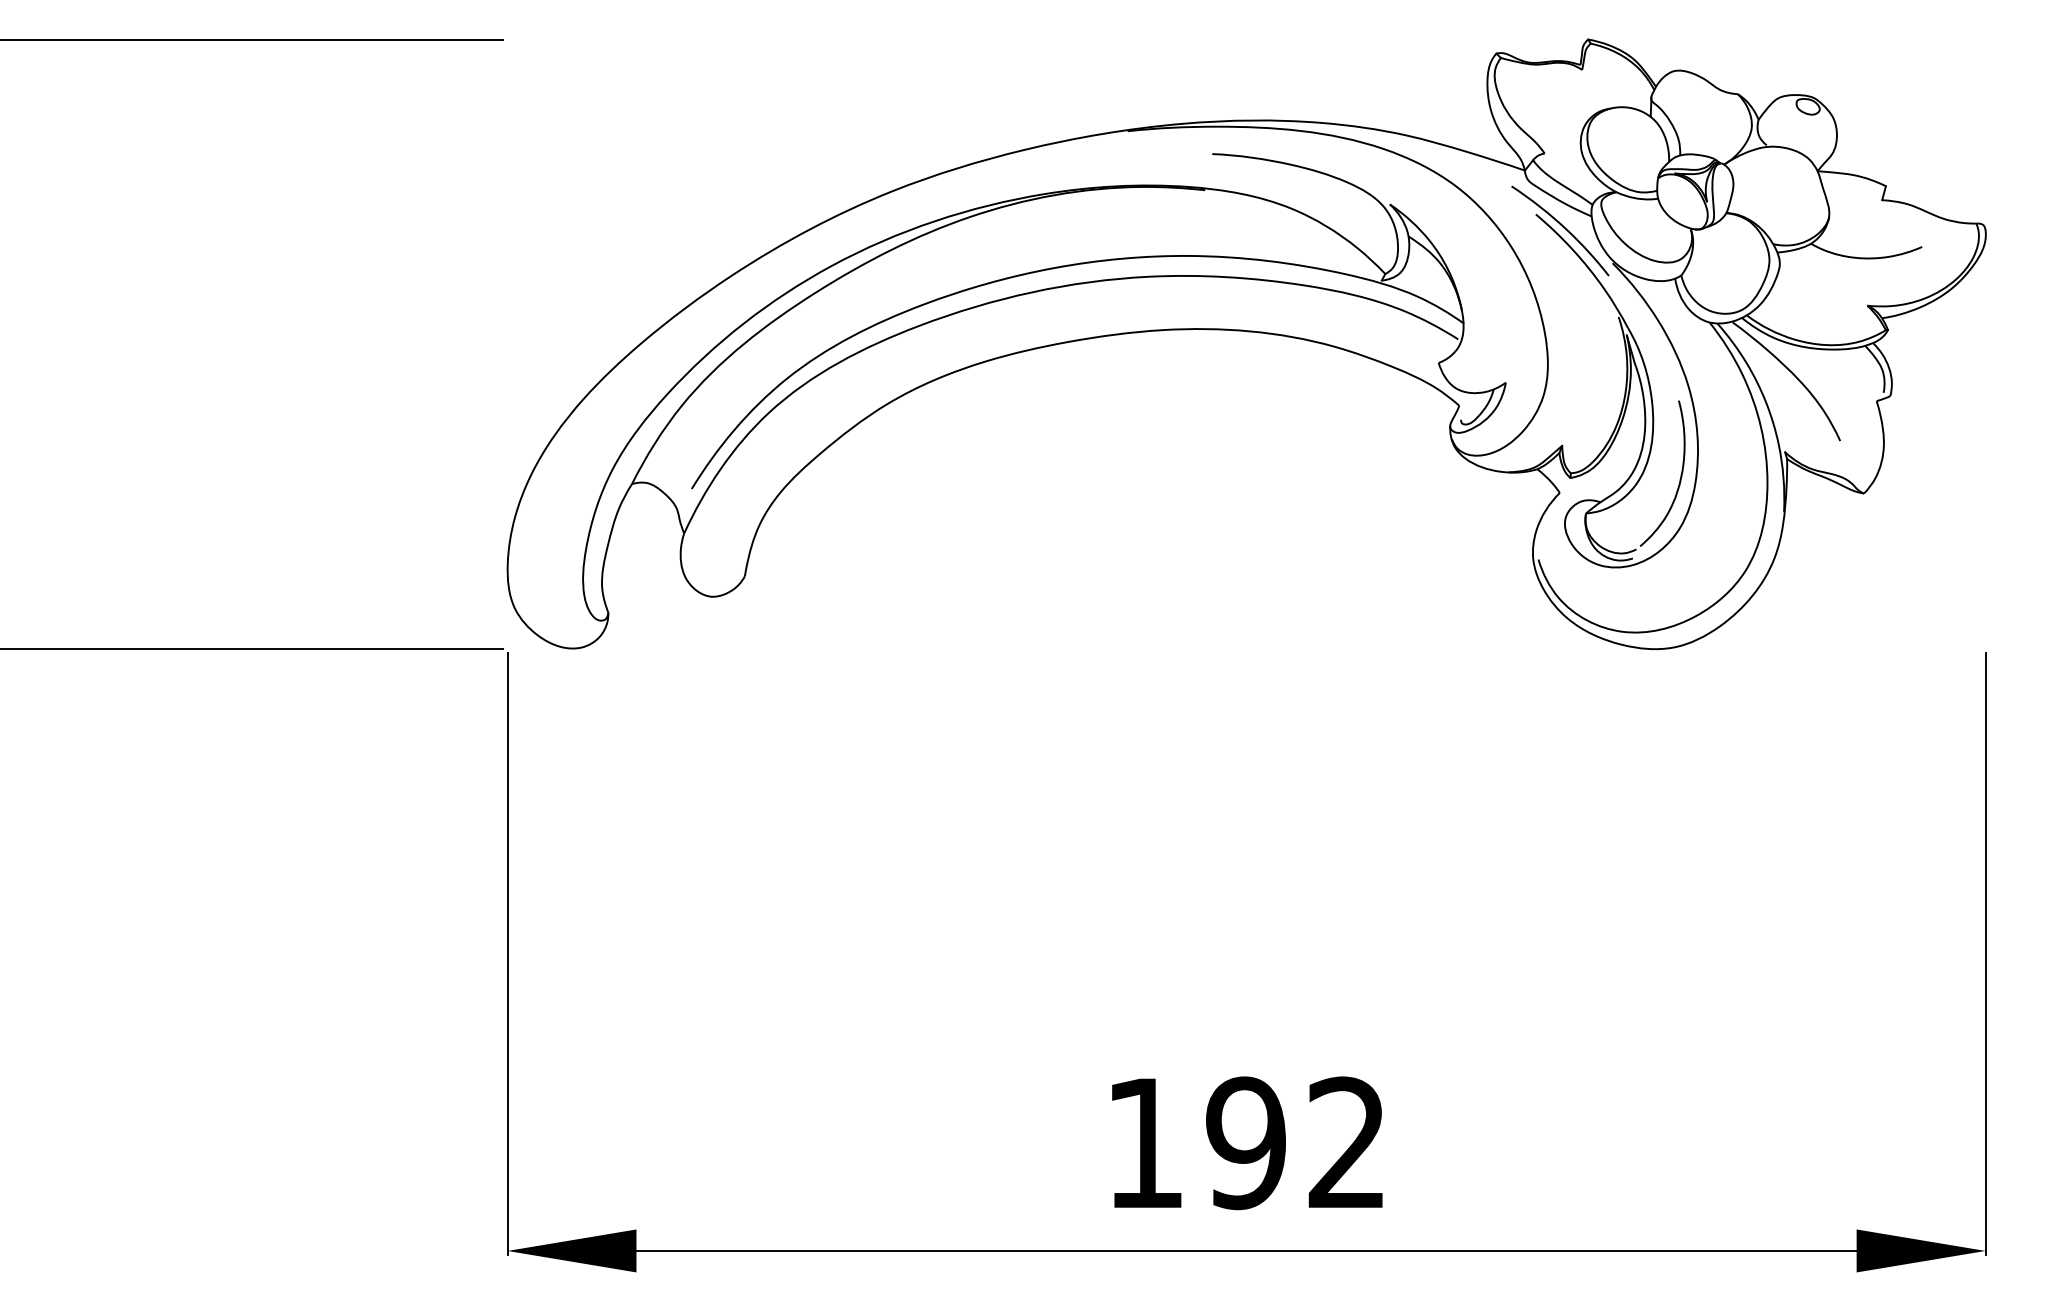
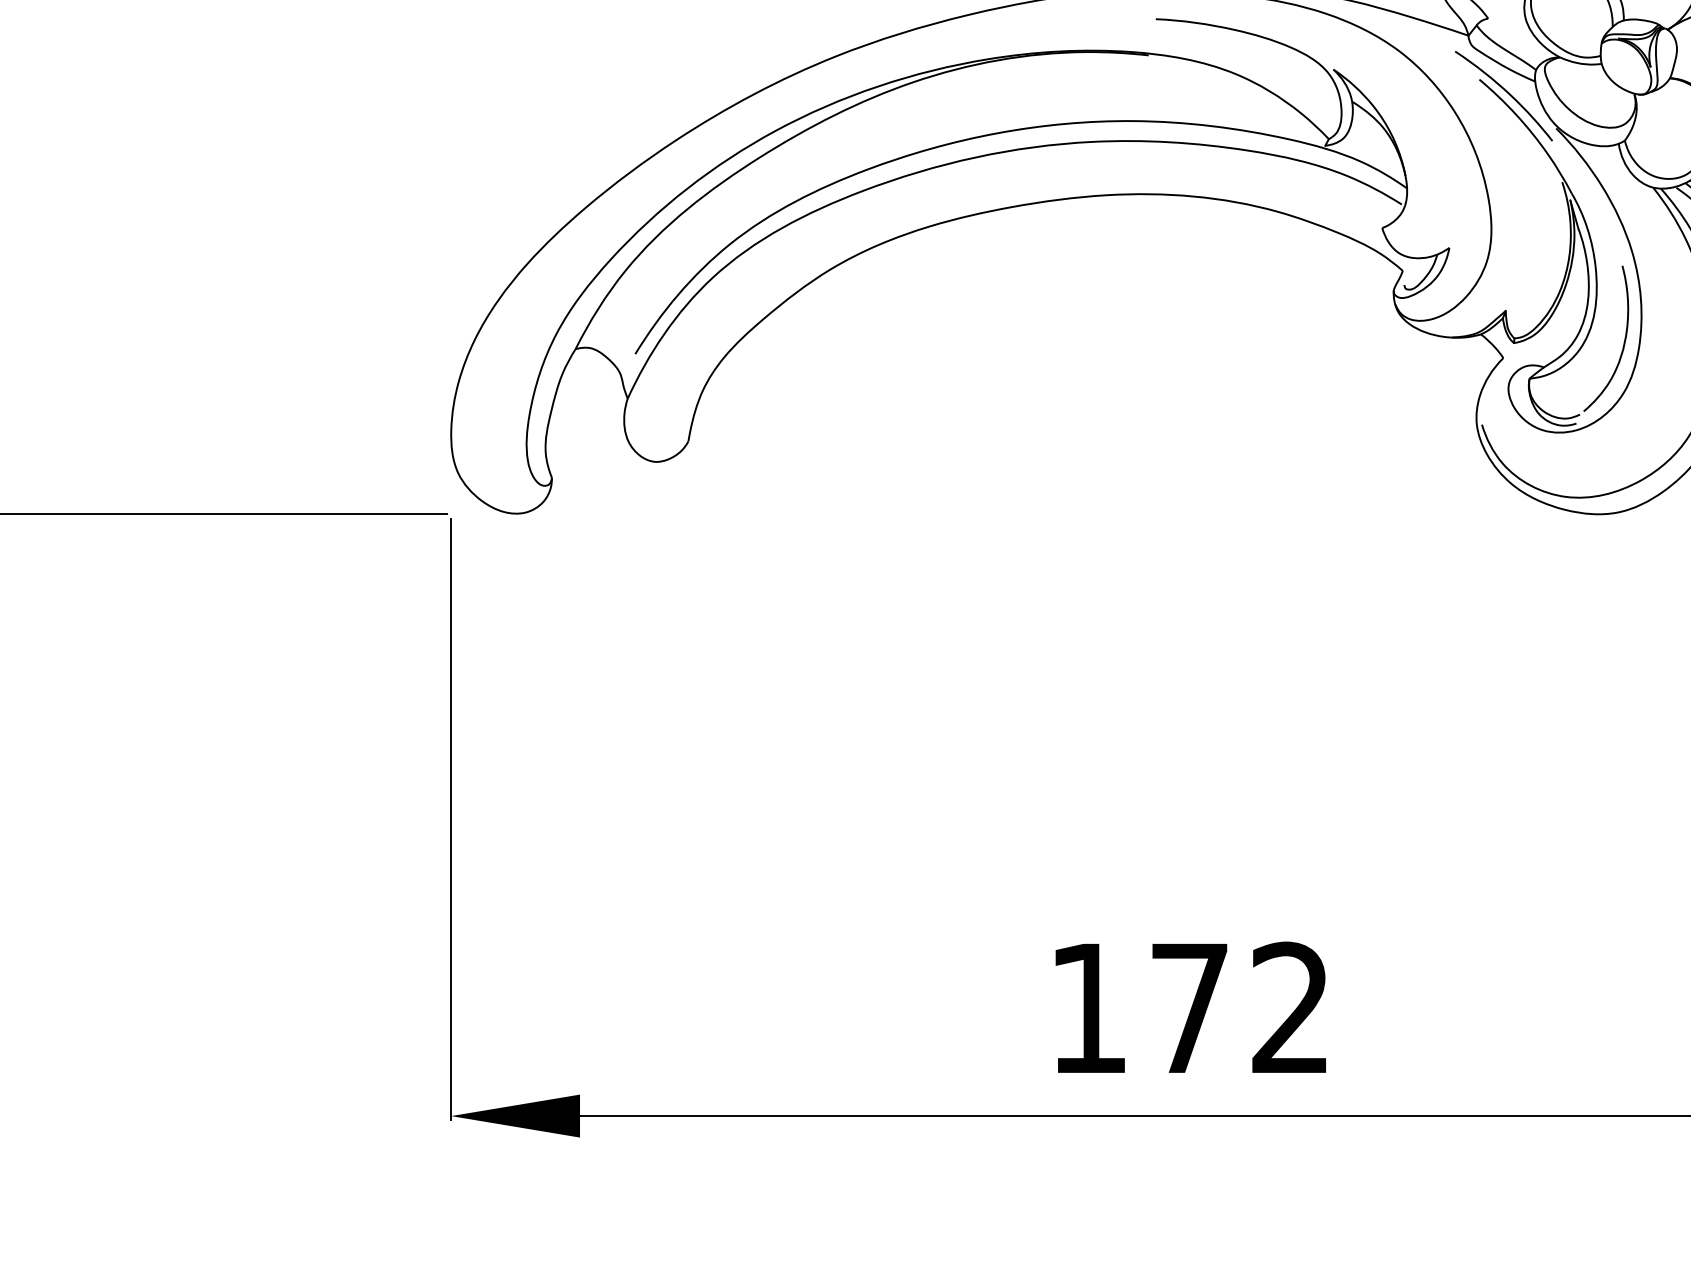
text: (1245, 1143) -> (1189, 1008), 192 -> 172

